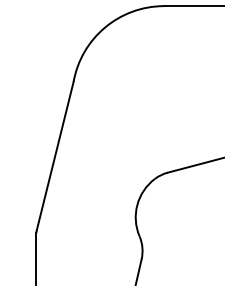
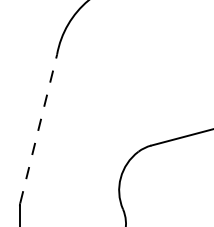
line: (55, 155) -> (38, 128), solid -> dashed

